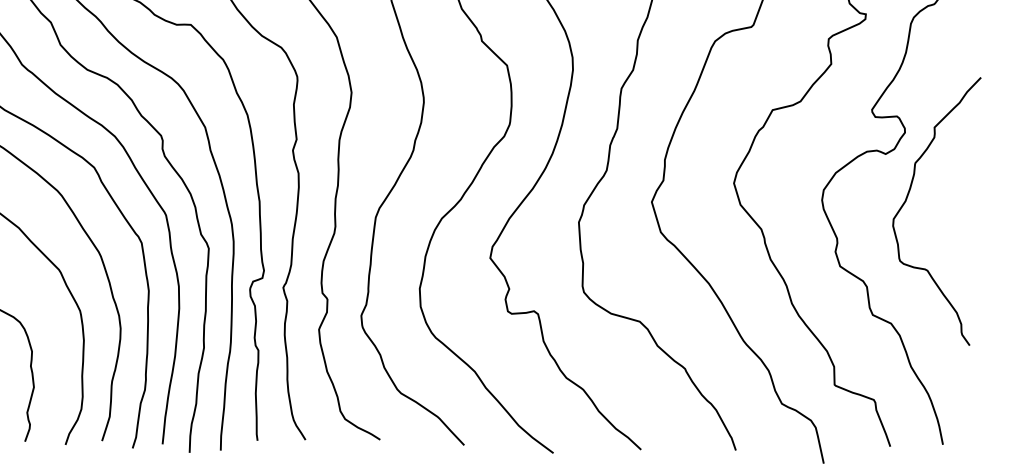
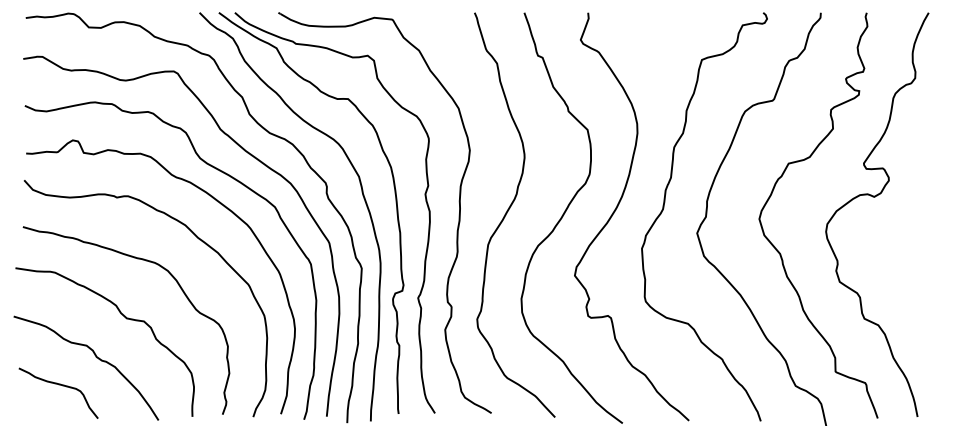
curve: (907, 201) -> (890, 232), removed

